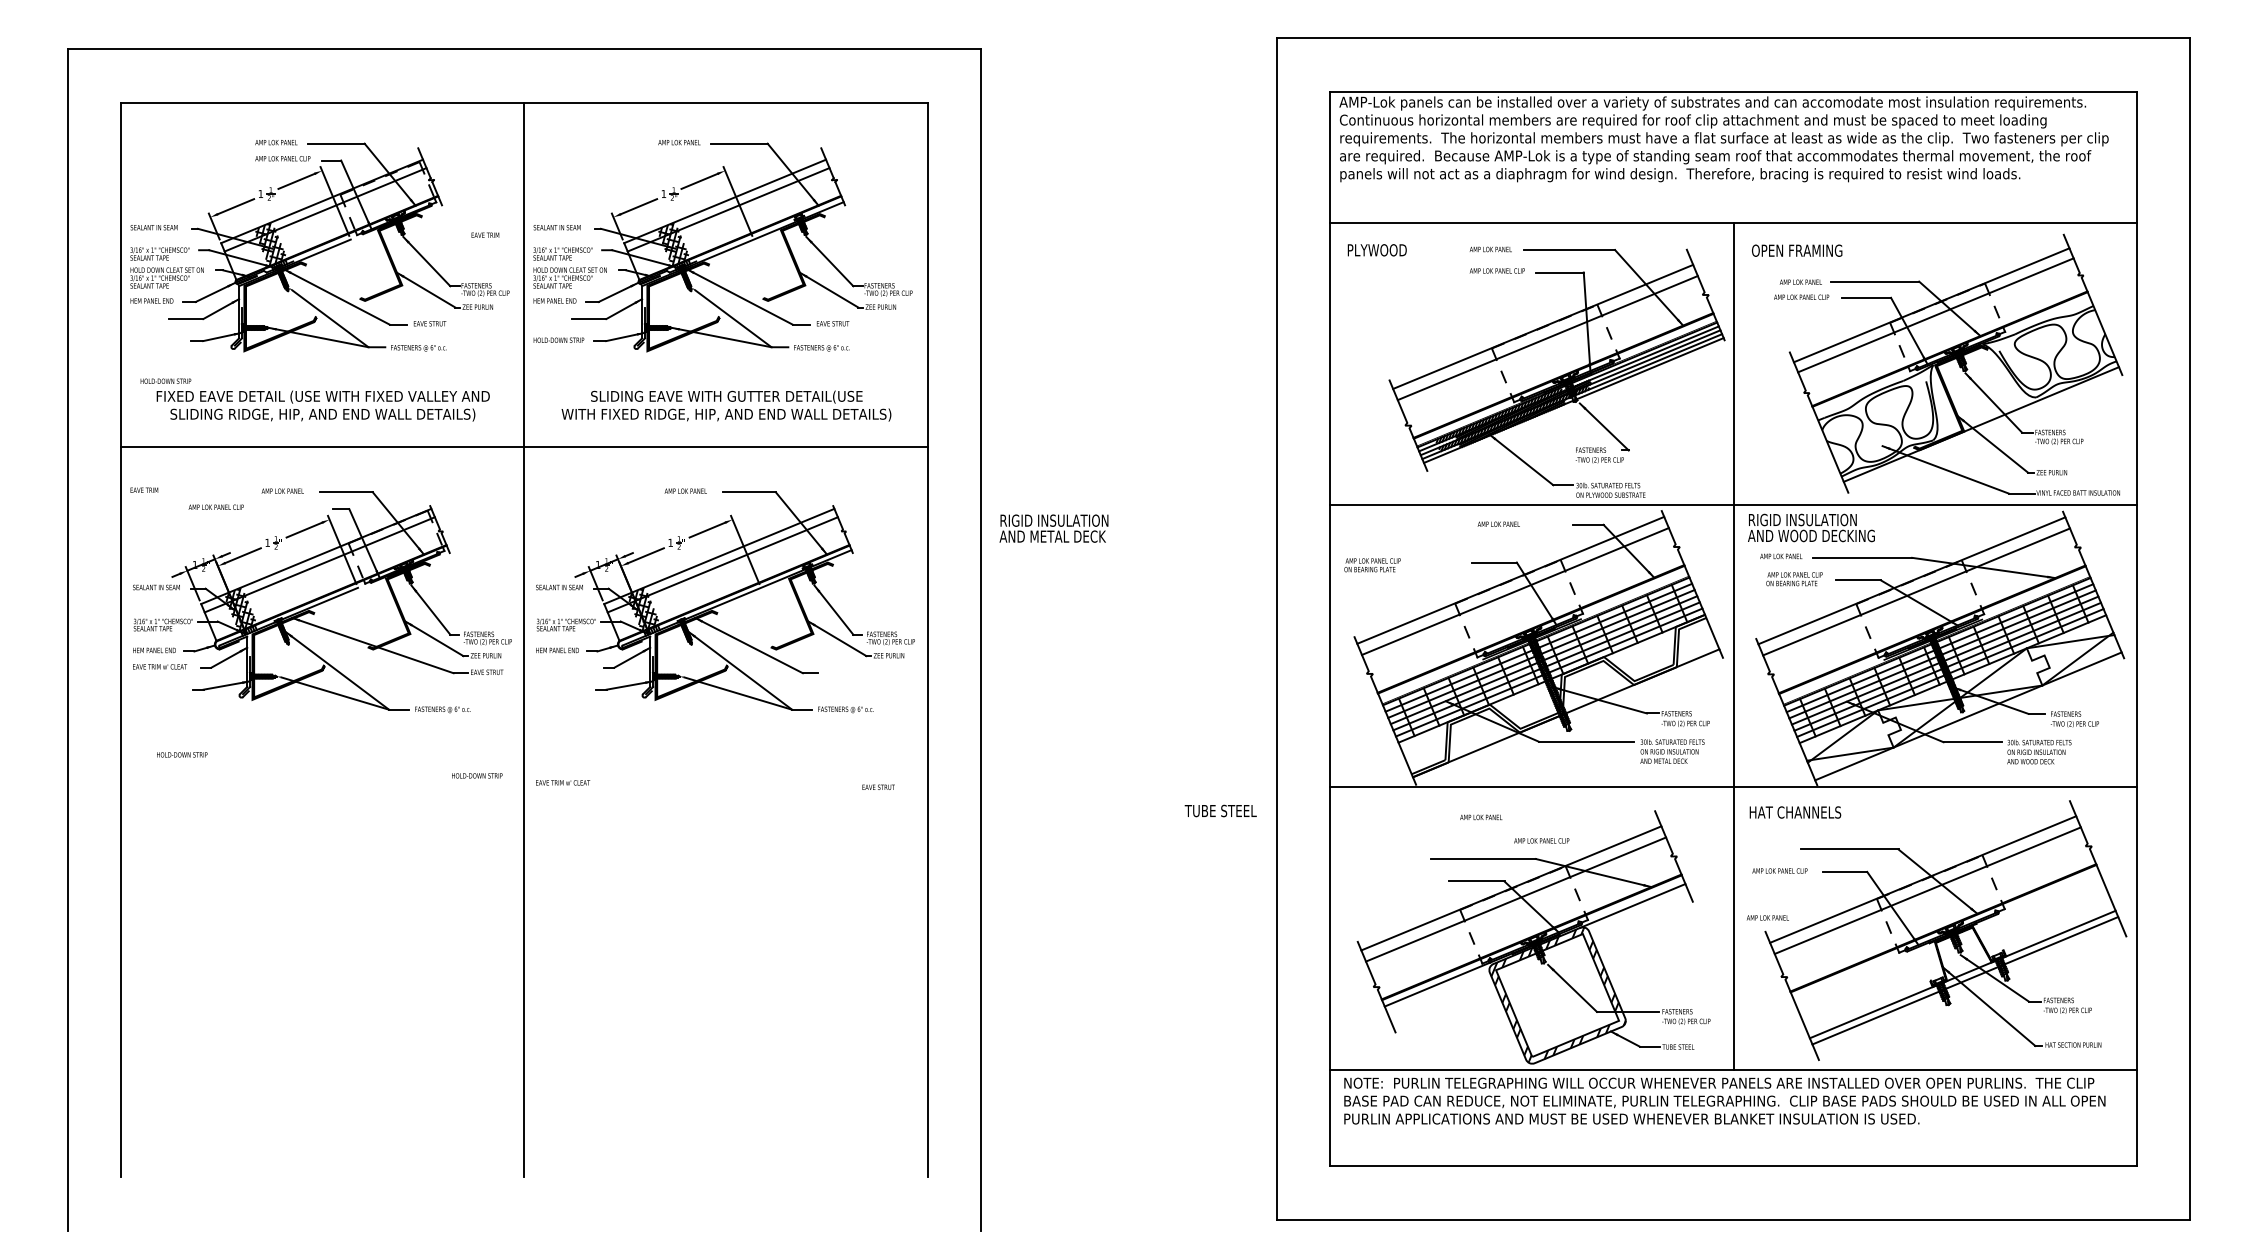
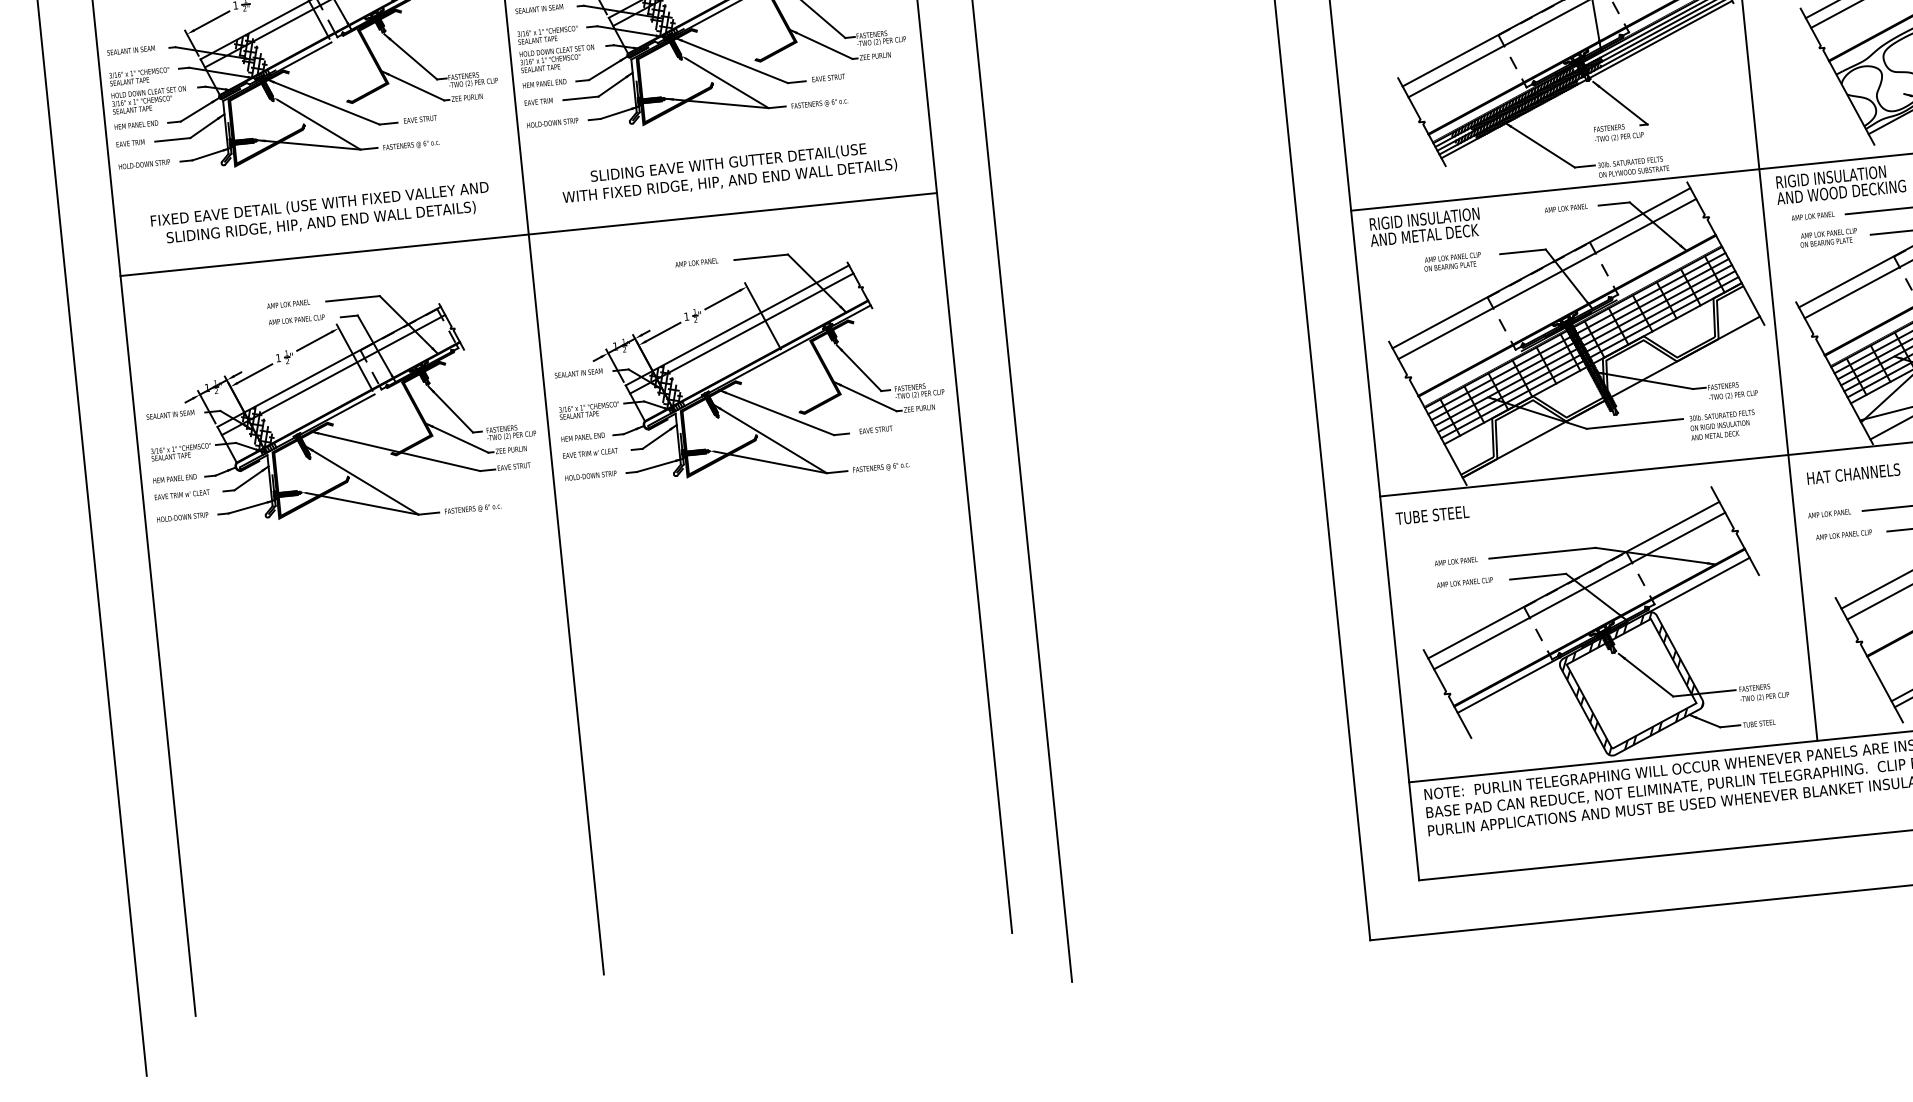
text: (485, 234) -> (538, 101), moved
text: (165, 380) -> (143, 163), moved
text: (144, 489) -> (130, 142), moved
text: (215, 506) -> (295, 319), moved
text: (1498, 523) -> (1565, 207), moved
text: (1053, 528) -> (1424, 227), moved
text: (1372, 565) -> (1452, 262), moved
text: (182, 754) -> (182, 516), moved
text: (477, 775) -> (591, 475), moved
text: (563, 782) -> (590, 452), moved
text: (878, 786) -> (876, 429), moved
text: (1220, 810) -> (1432, 514), moved
text: (1481, 817) -> (1456, 561), moved
text: (1541, 840) -> (1464, 582), moved
text: (1767, 917) -> (1829, 513), moved

